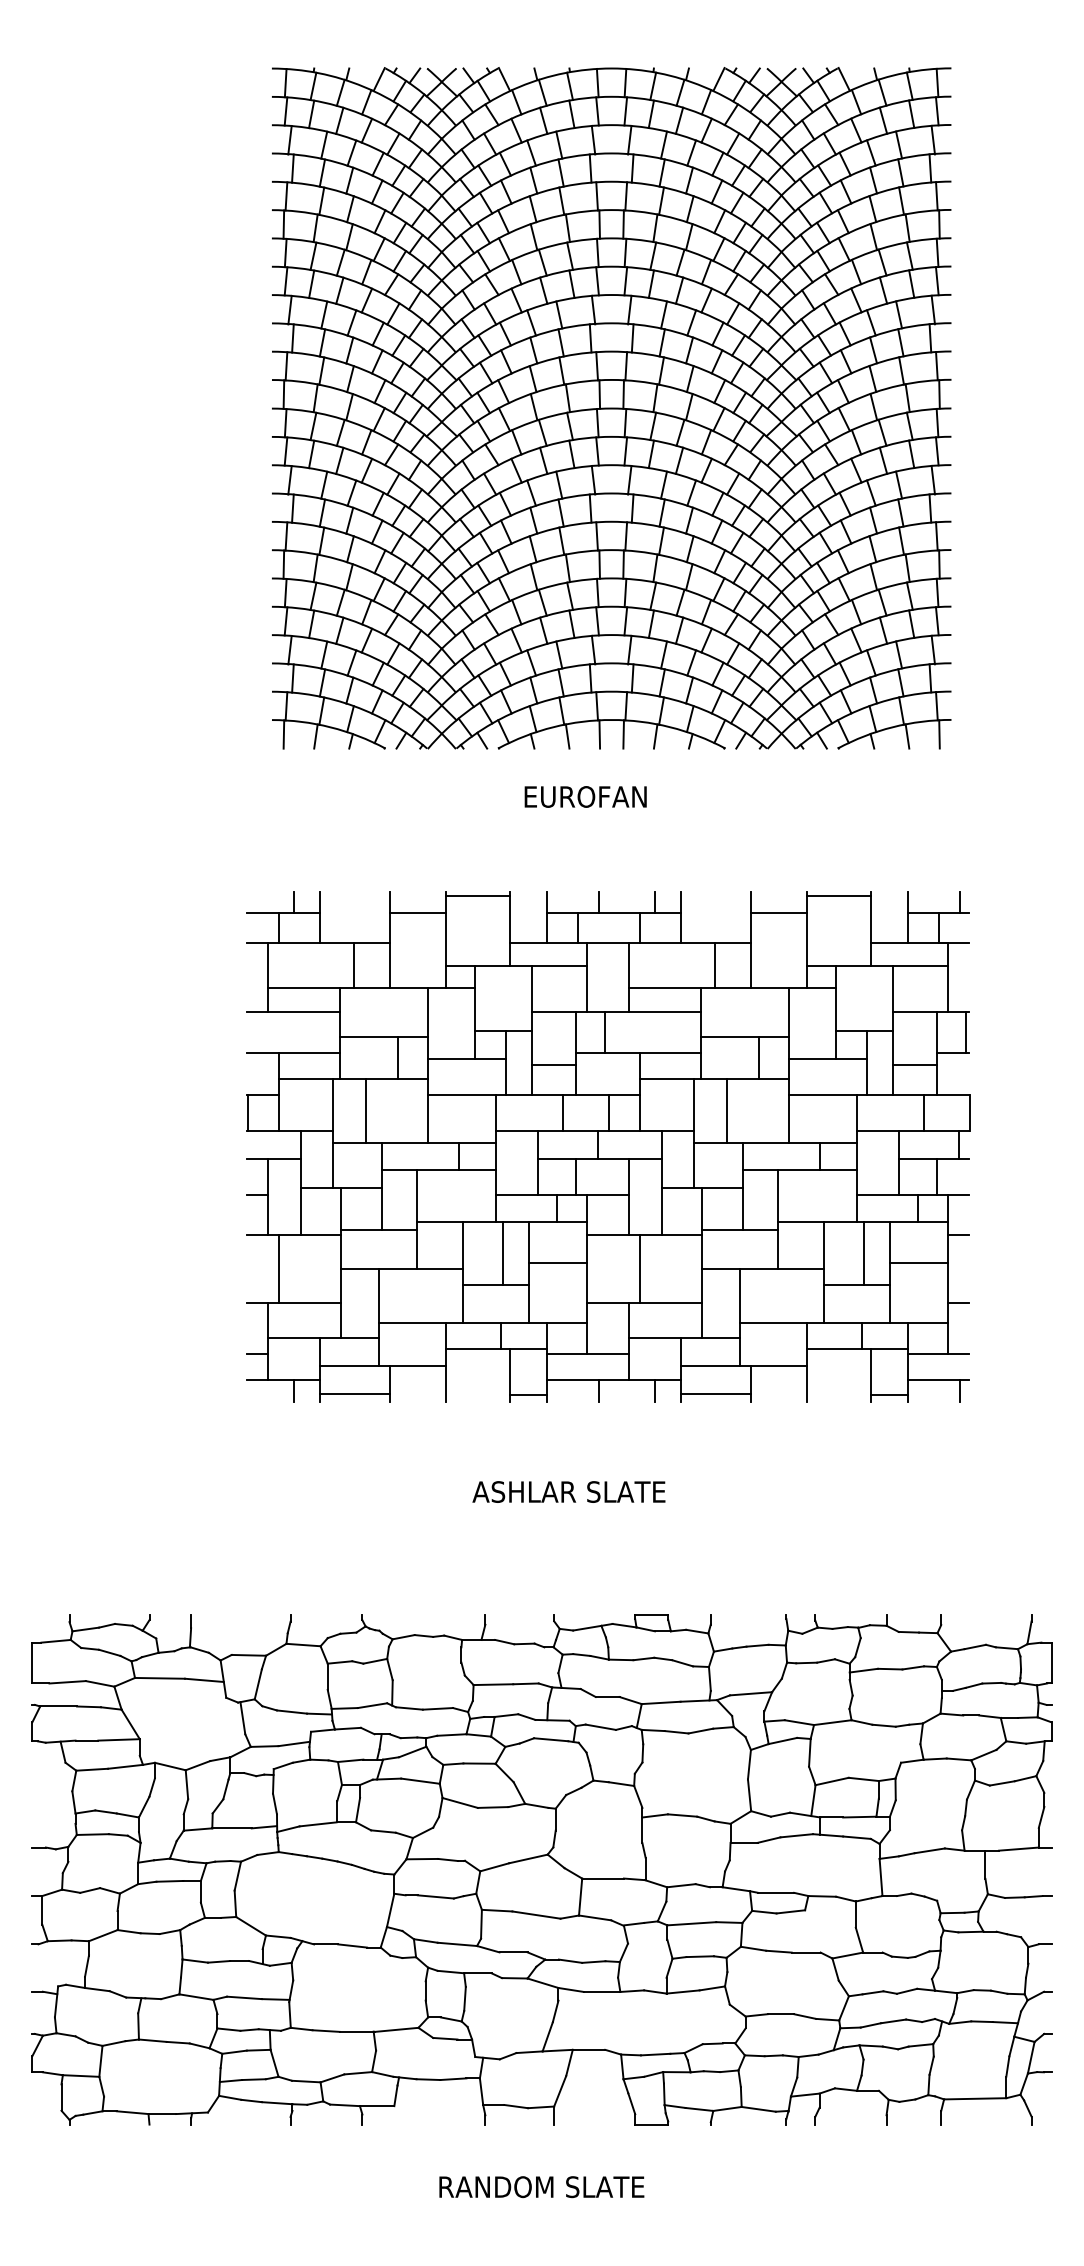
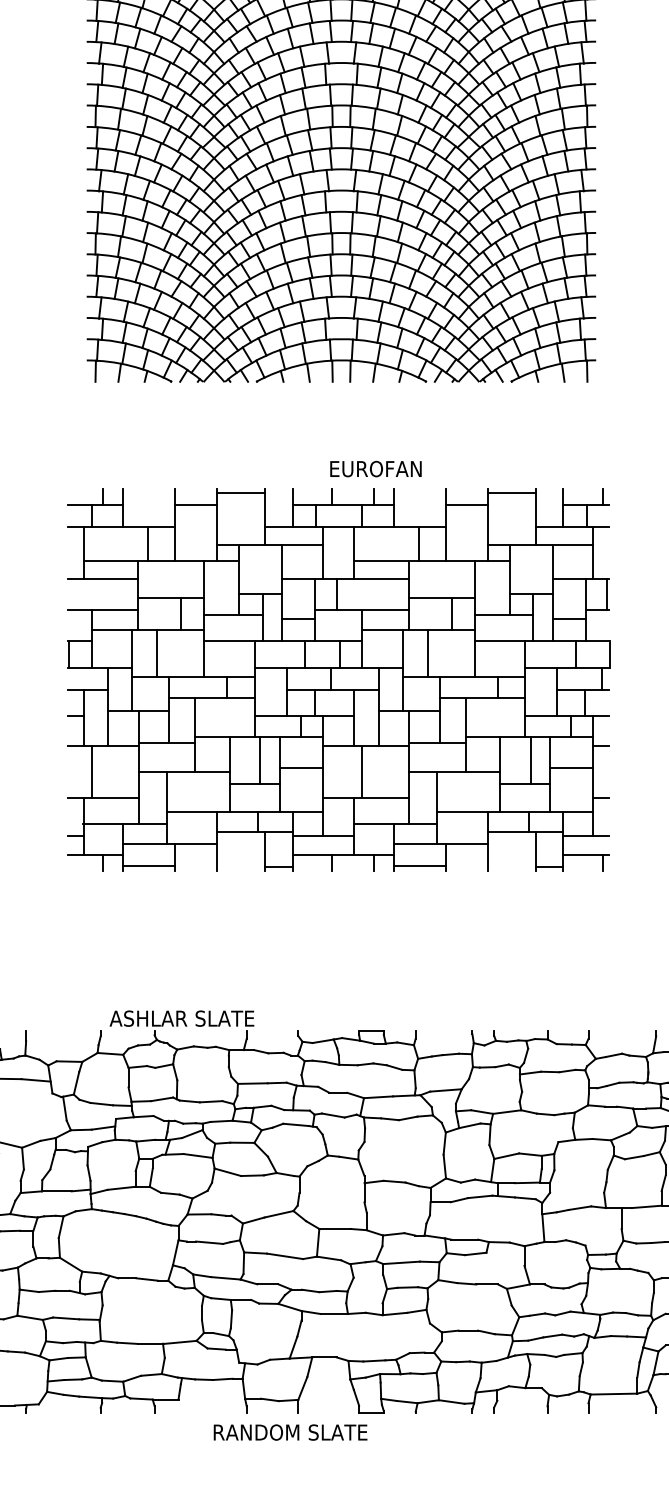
text: (585, 796) -> (375, 468), moved
text: (568, 1491) -> (181, 1018), moved
text: (541, 2187) -> (290, 1432), moved

